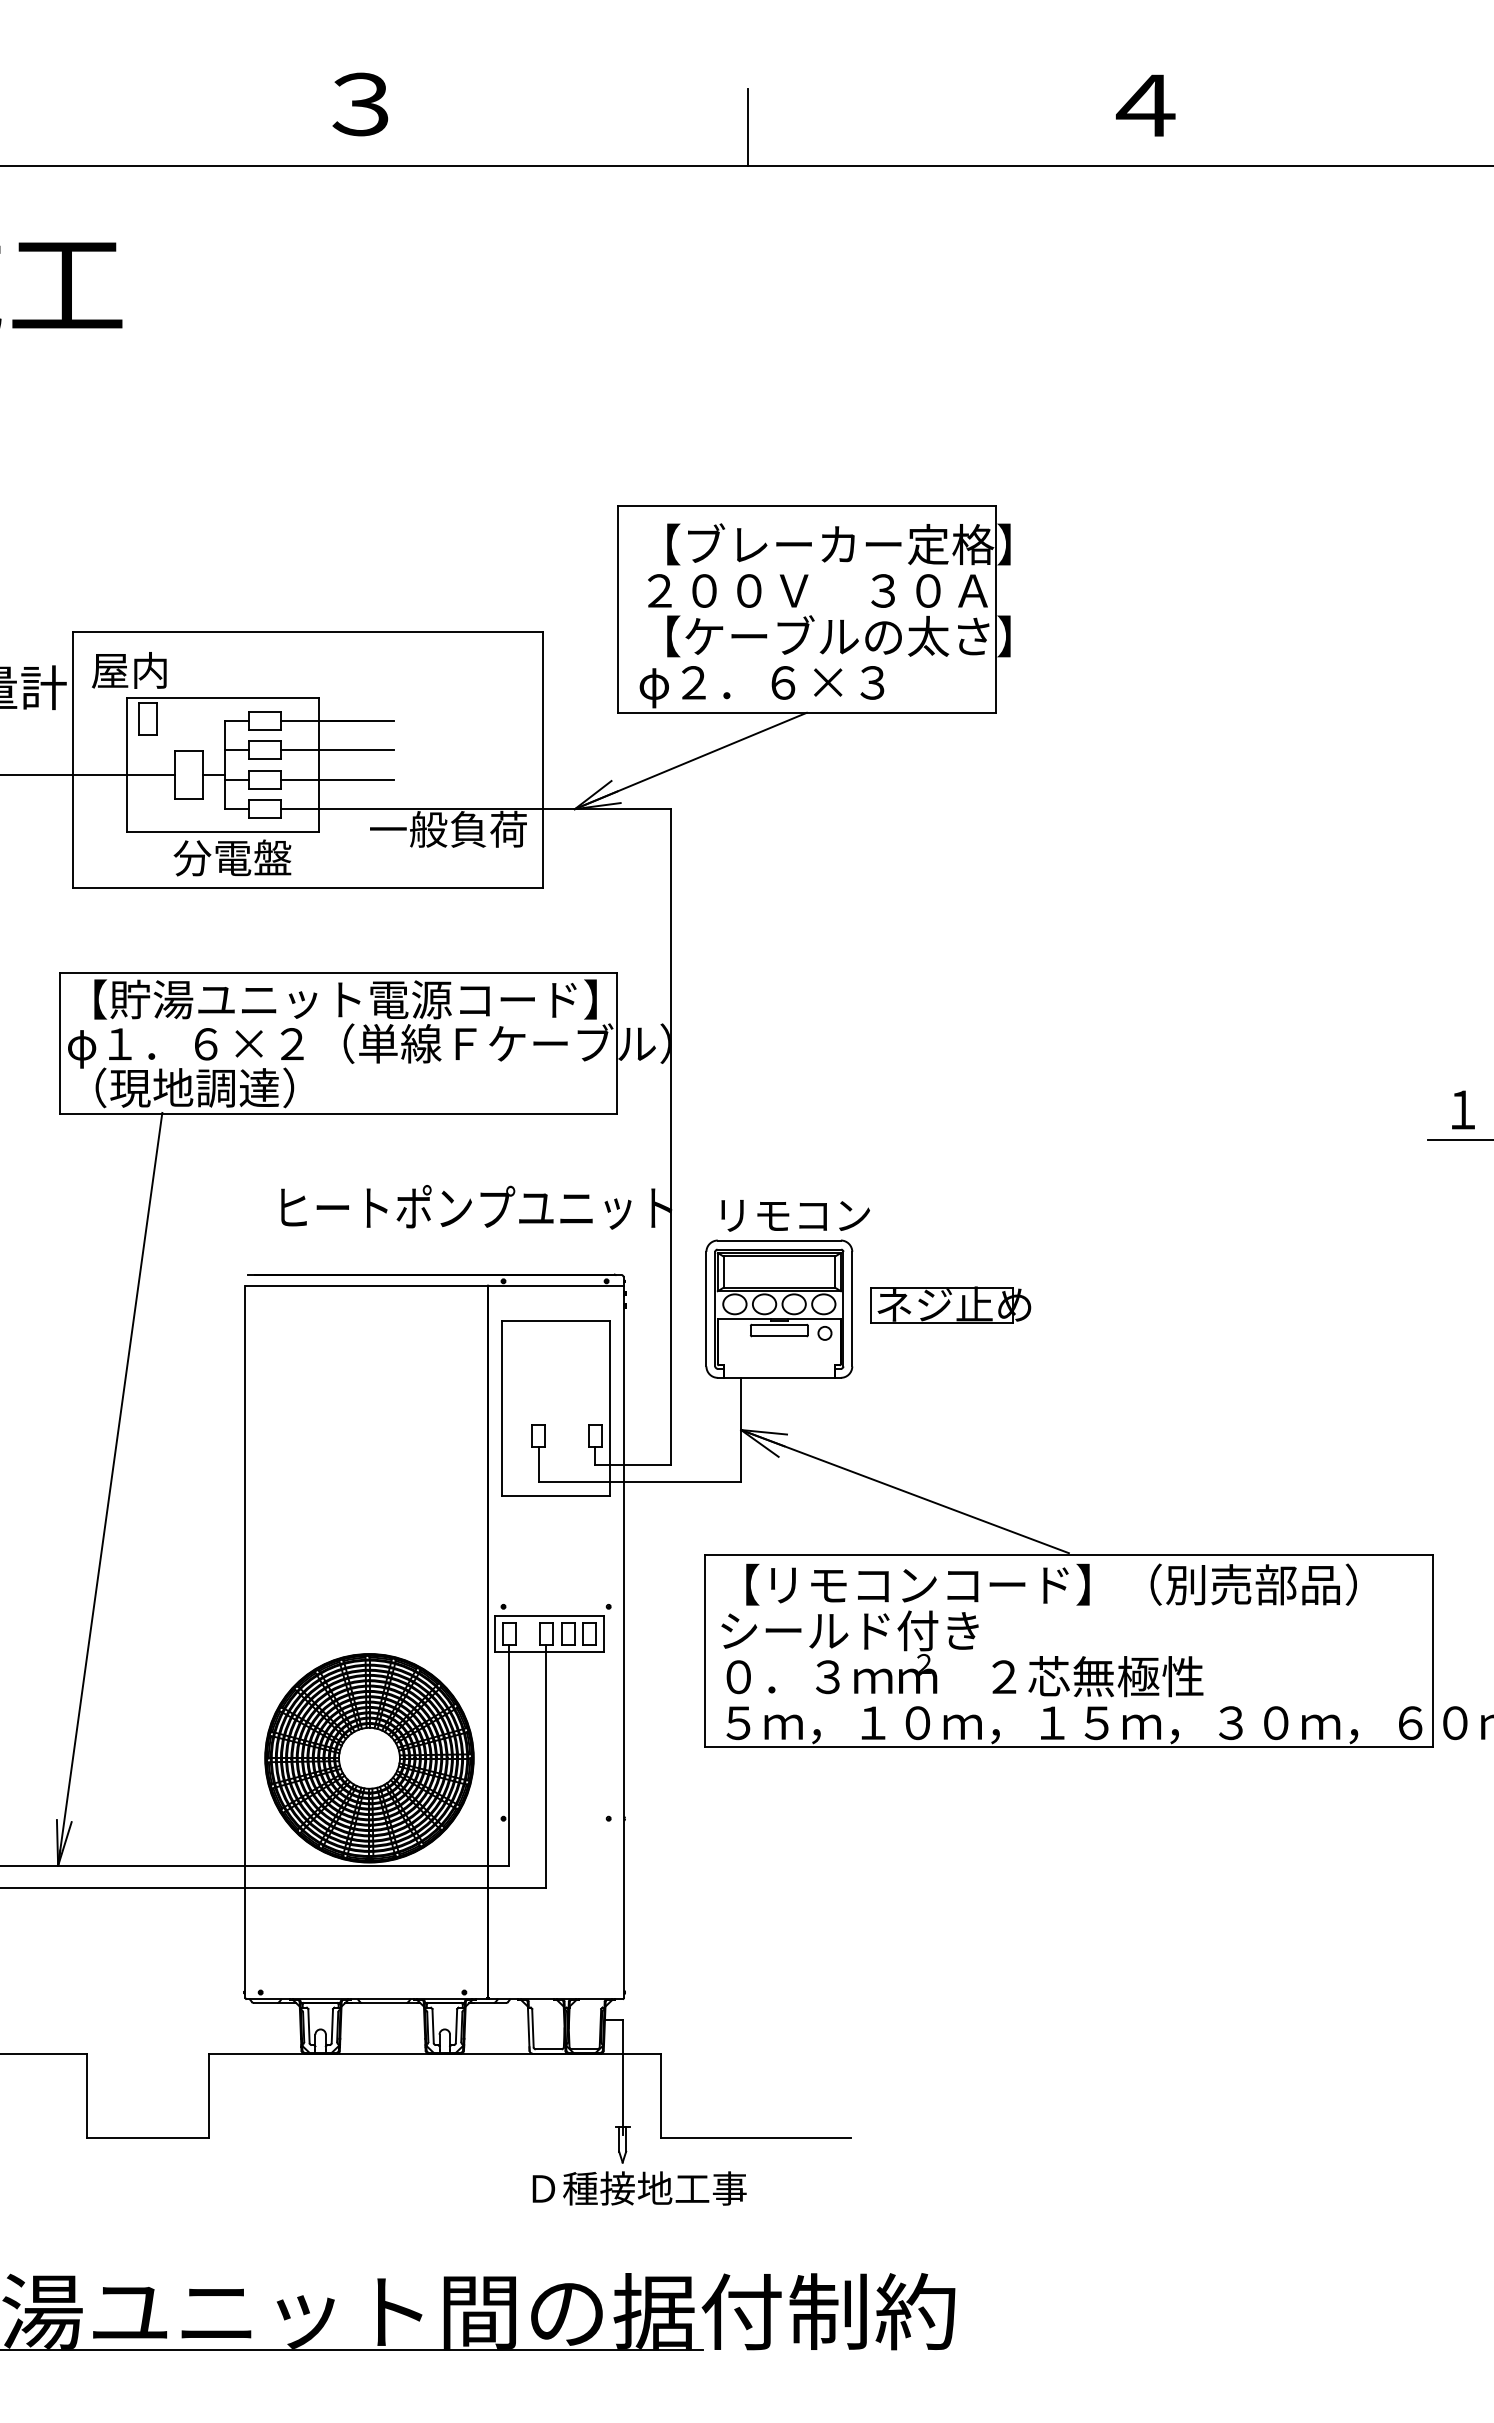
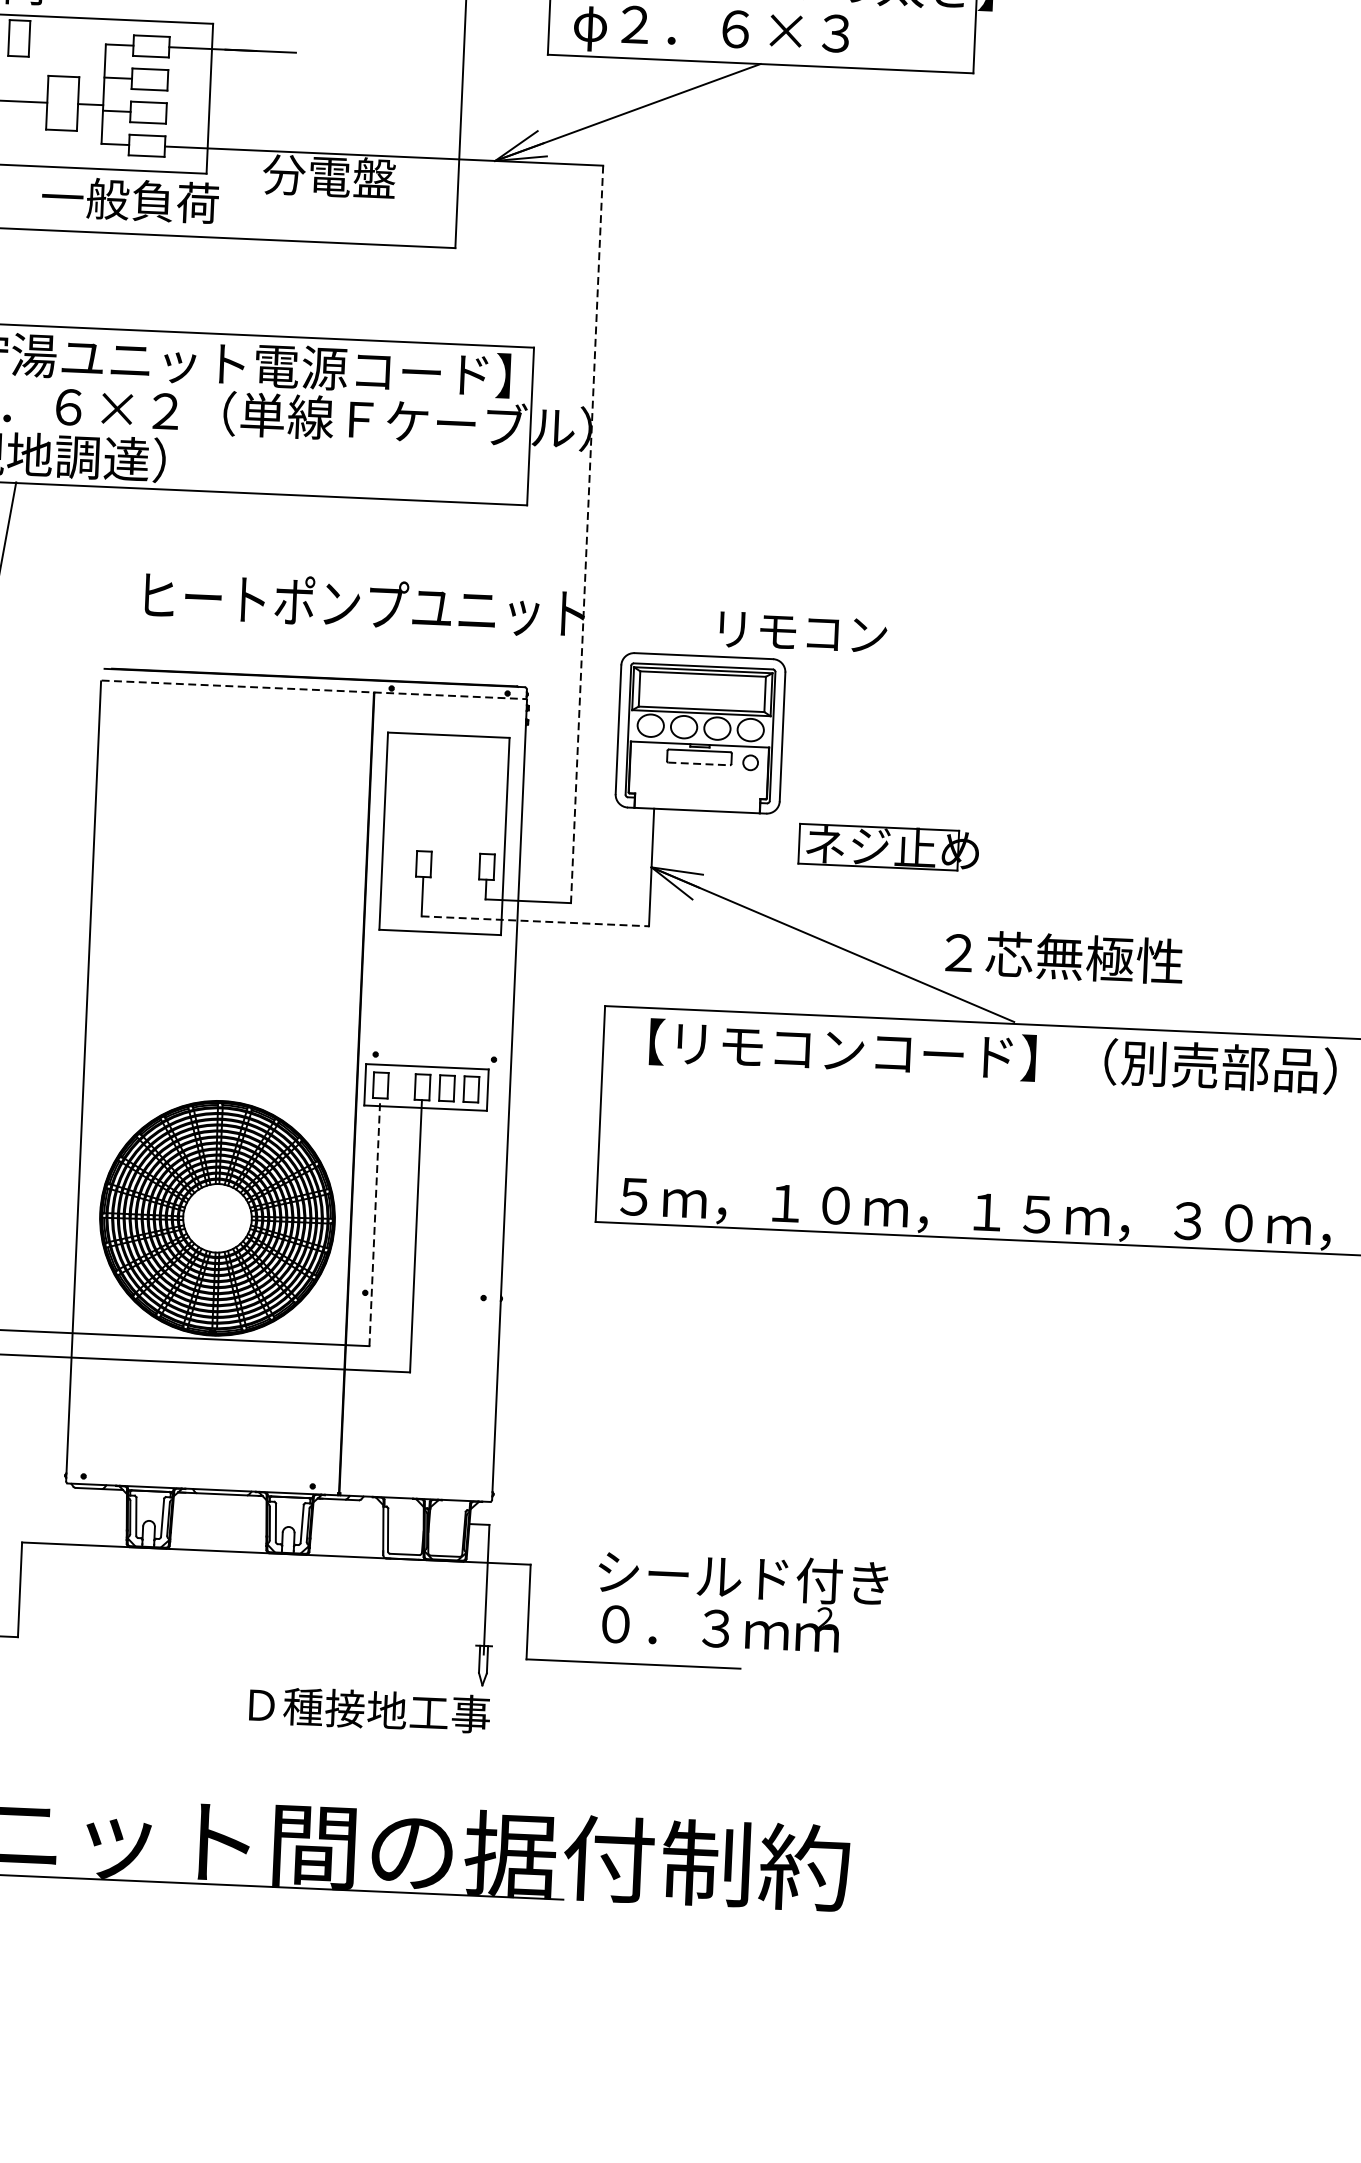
line: (337, 750) -> (231, 83), removed
line: (337, 779) -> (229, 115), removed
text: (447, 828) -> (350, 176), 一般負荷 -> 分電盤
text: (252, 857) -> (130, 199), 分電盤 -> 一般負荷
line: (670, 1137) -> (586, 534), solid -> dashed
text: (795, 1215) -> (803, 632), moved
line: (434, 1285) -> (313, 689), solid -> dashed
part: (950, 1304) -> (888, 846), moved
line: (779, 1336) -> (699, 764), solid -> dashed
line: (640, 1482) -> (535, 921), solid -> dashed
text: (849, 1652) -> (741, 1602), moved
text: (1097, 1676) -> (1063, 956), moved
line: (509, 1755) -> (375, 1222), solid -> dashed
text: (639, 2188) -> (369, 1709), moved

